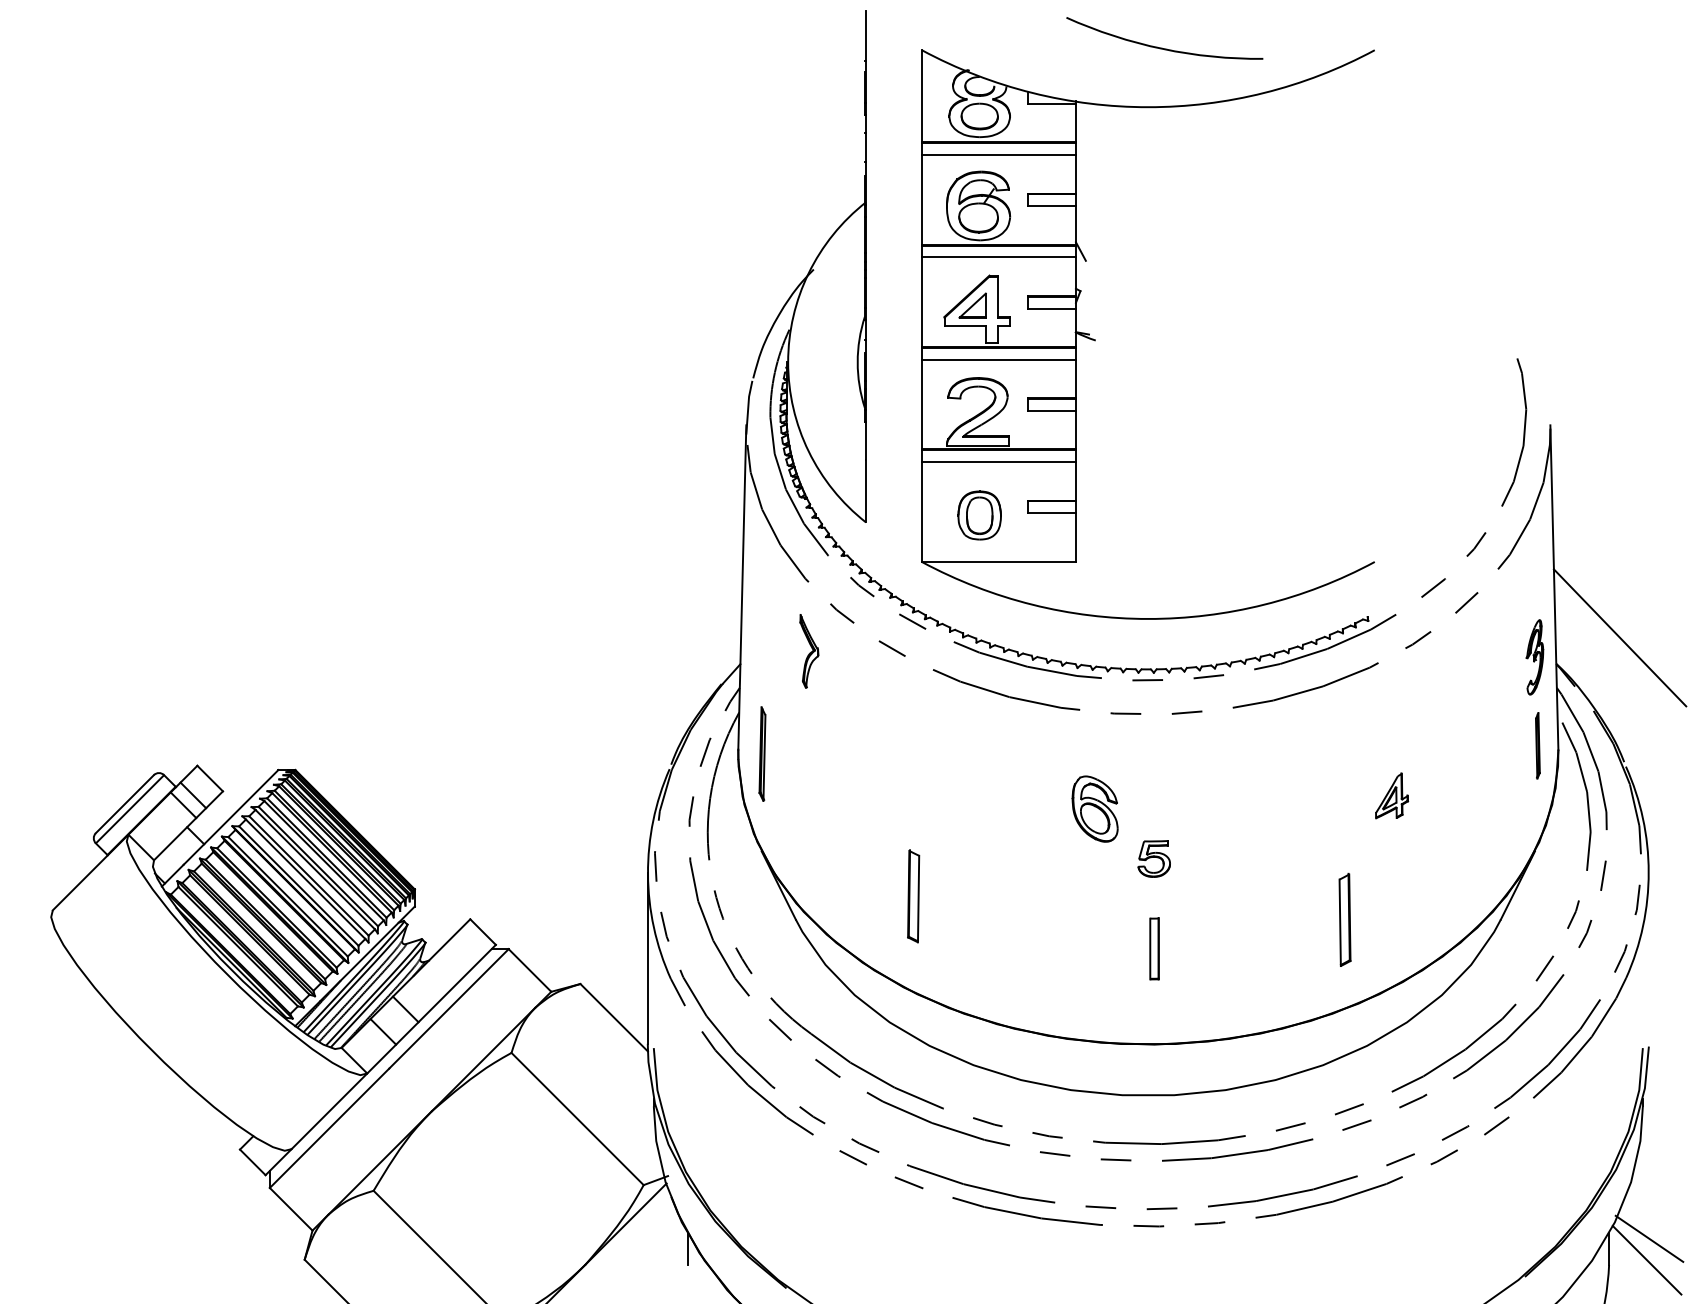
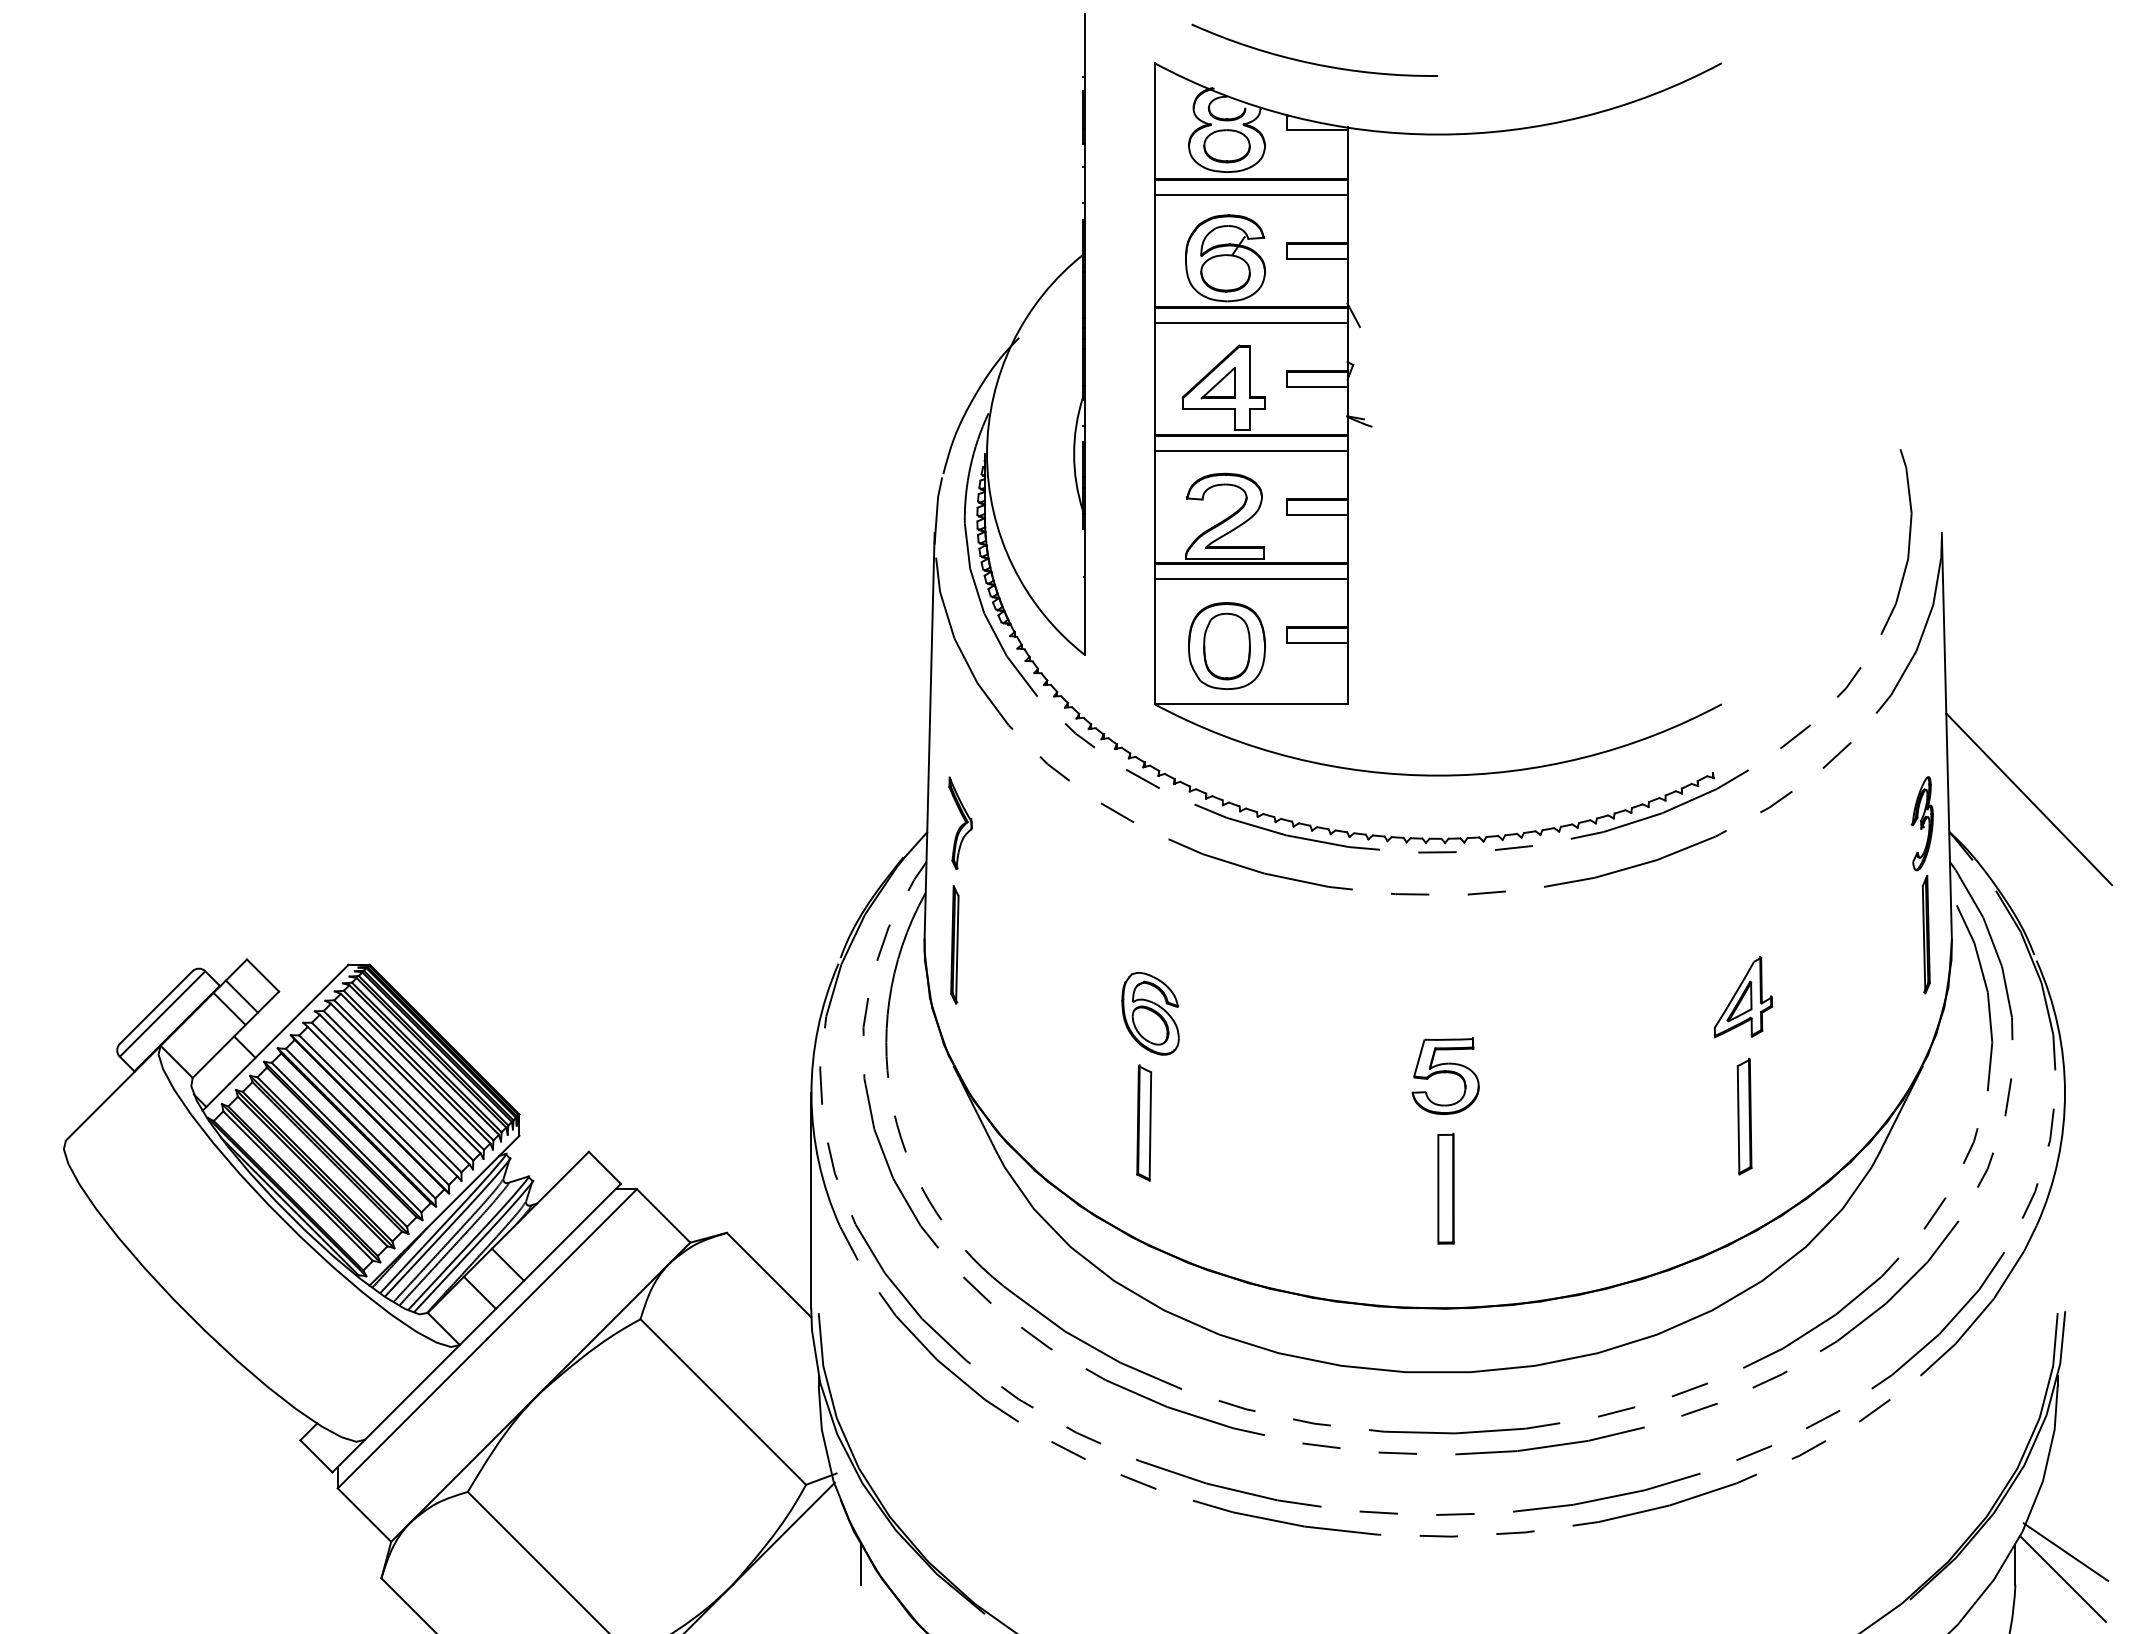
arc: (1163, 48) -> (1313, 62), moved
part: (979, 515) -> (1226, 645), size x1.43
part: (809, 650) -> (960, 822), moved
part: (1537, 745) -> (1925, 934), size x1.43
part: (1392, 796) -> (1743, 997), size x1.43
part: (1095, 808) -> (1150, 1013), moved
part: (1154, 858) -> (1445, 1075), size x1.67
part: (1344, 919) -> (1744, 1116), moved
part: (1154, 948) -> (1445, 1188), size x1.43

